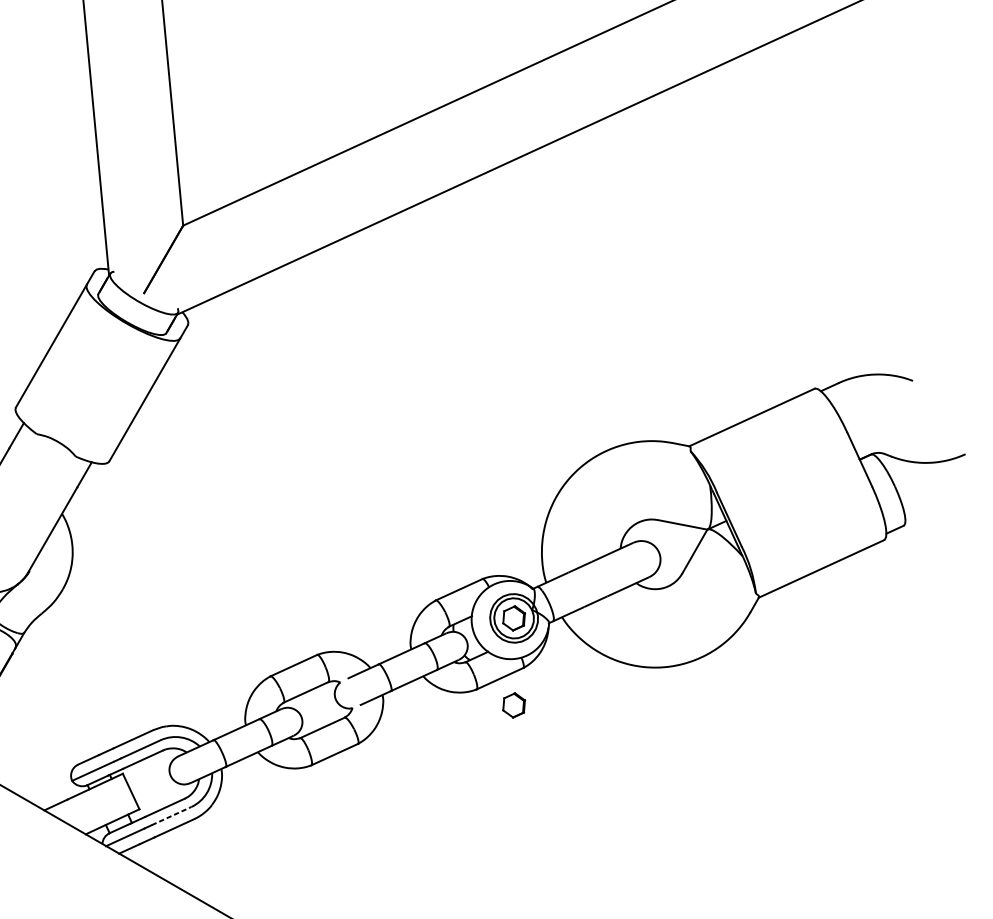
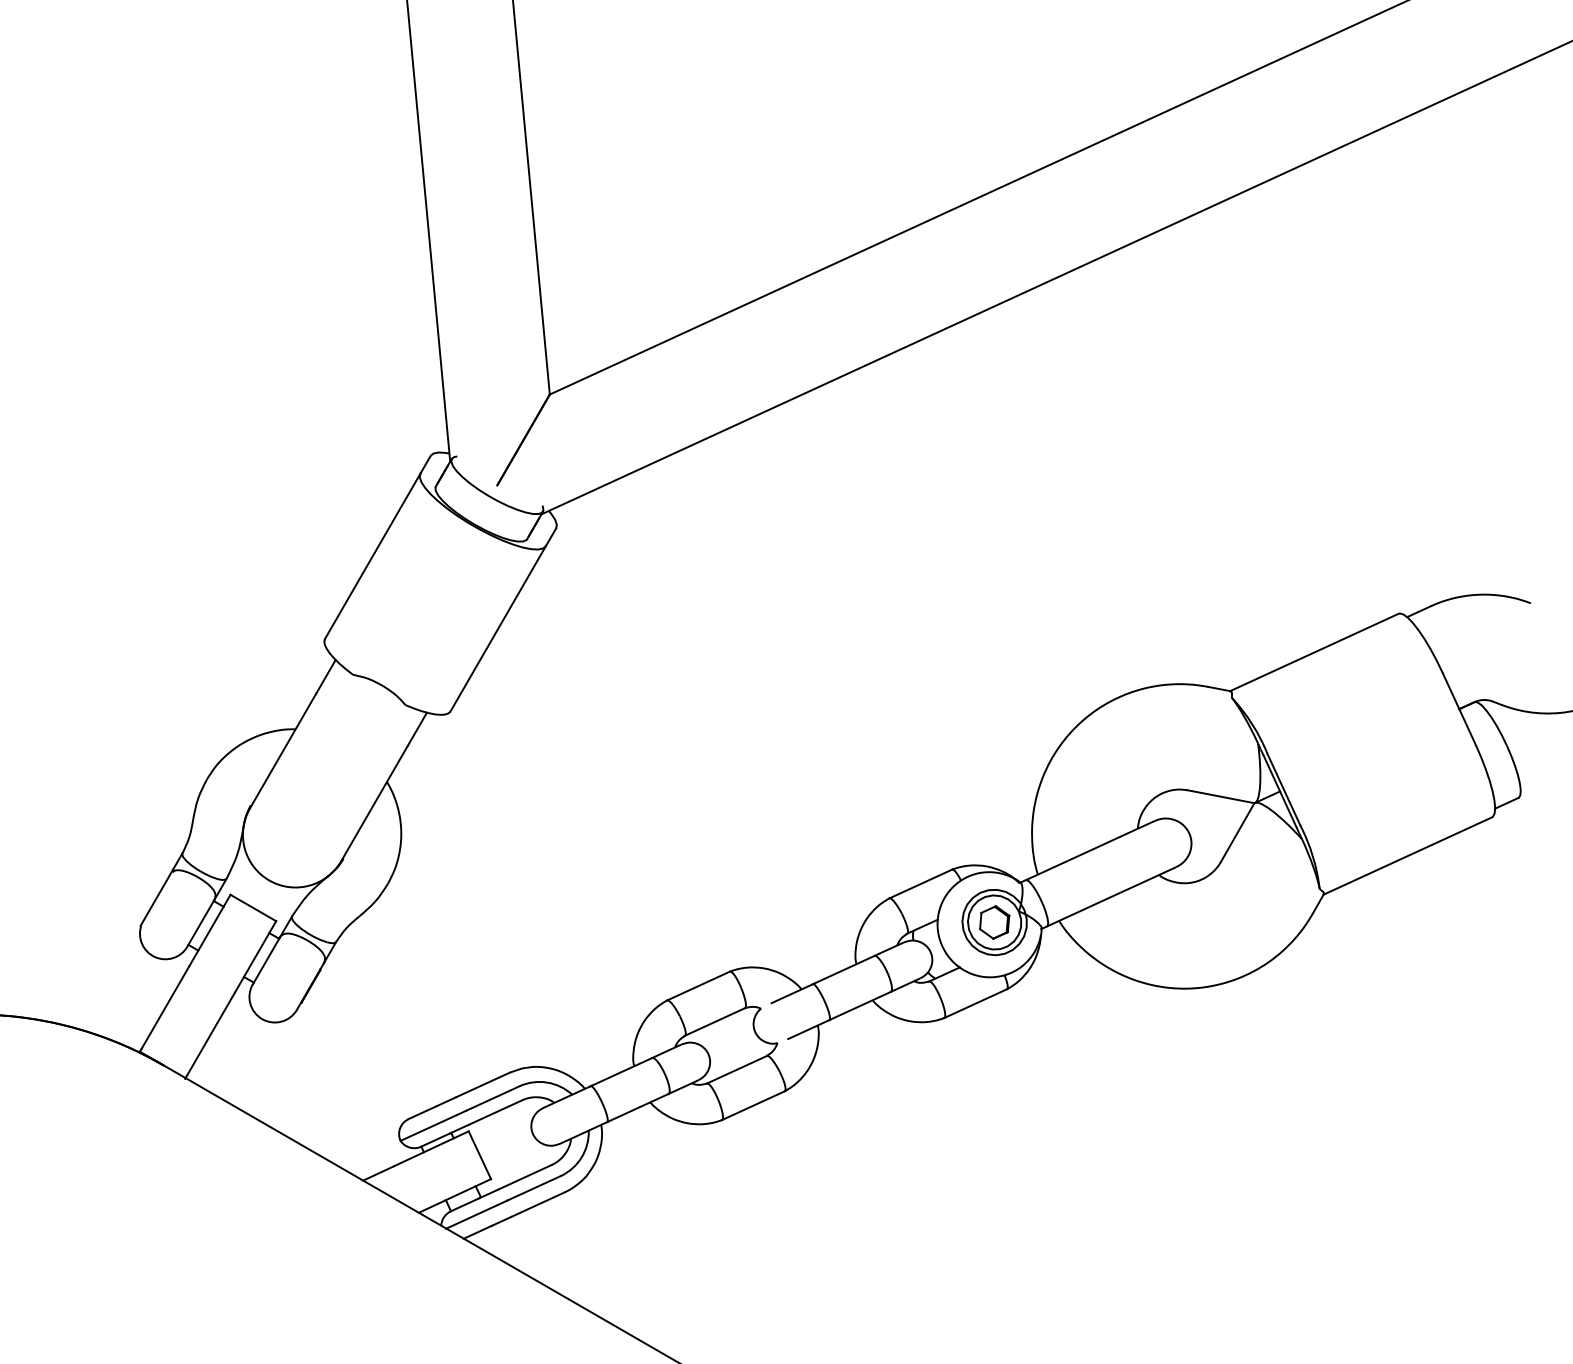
part: (513, 705) -> (994, 1039), removed
line: (171, 816) -> (534, 1188), dashed -> solid

